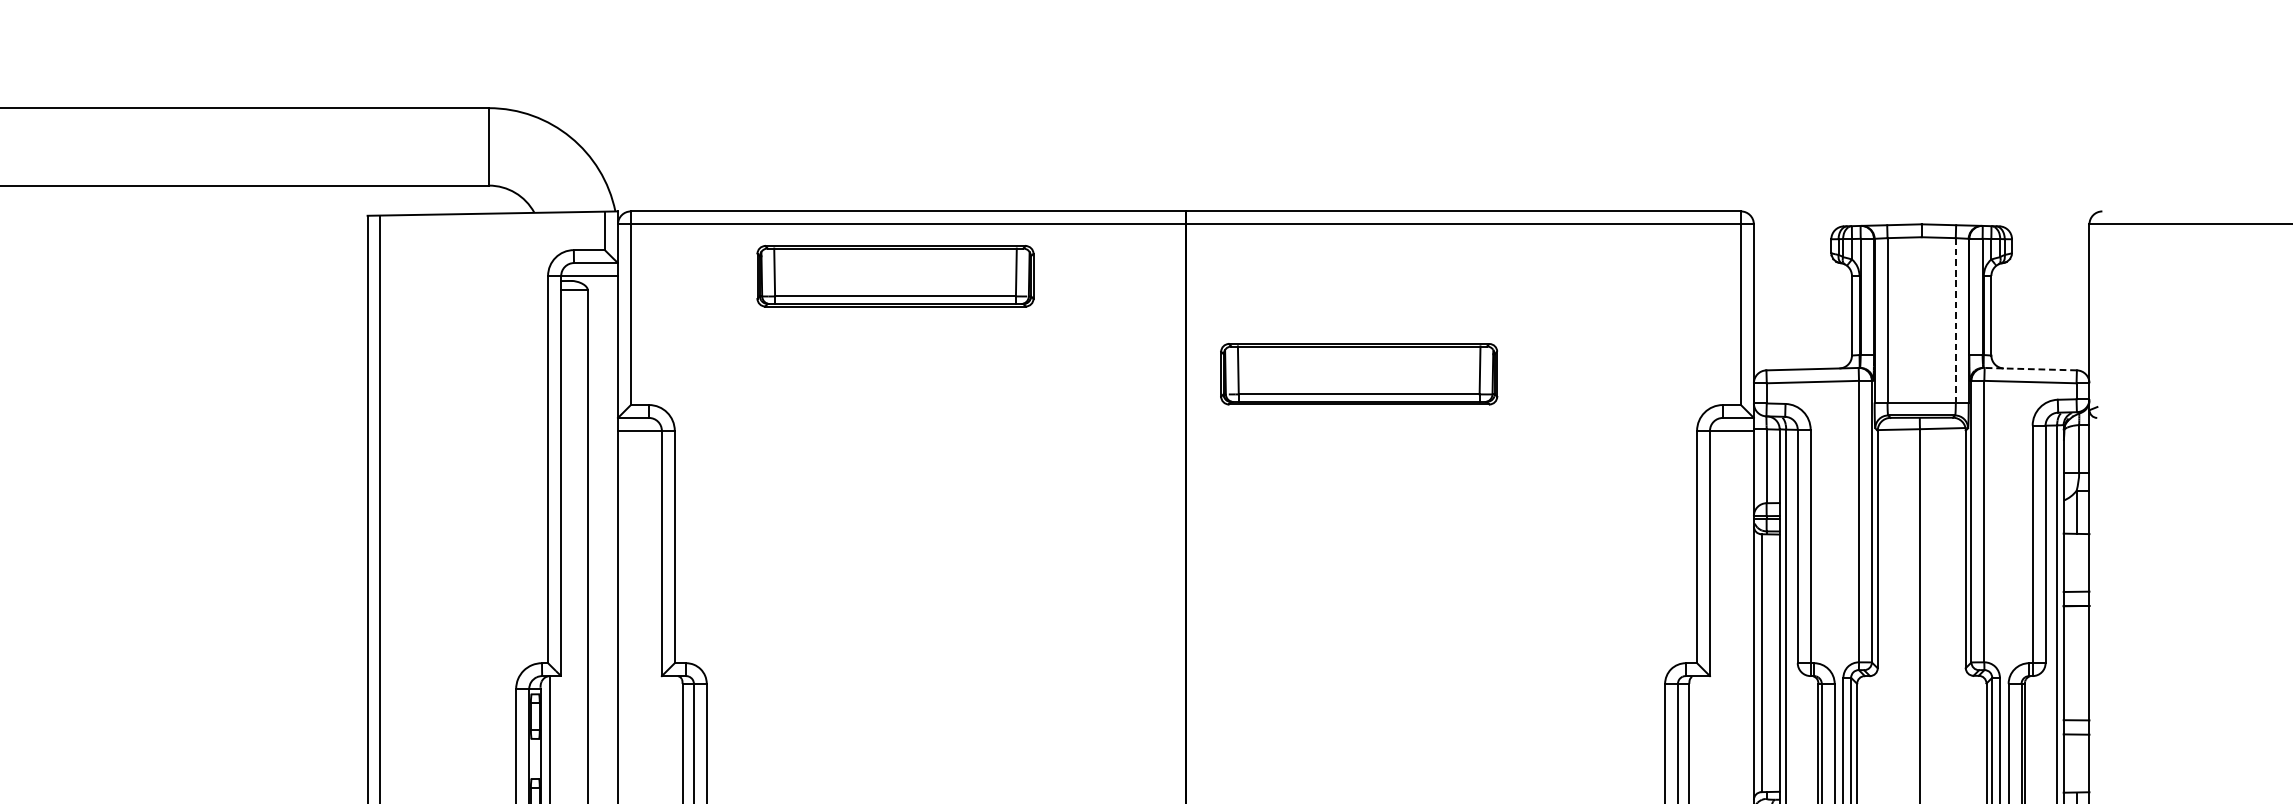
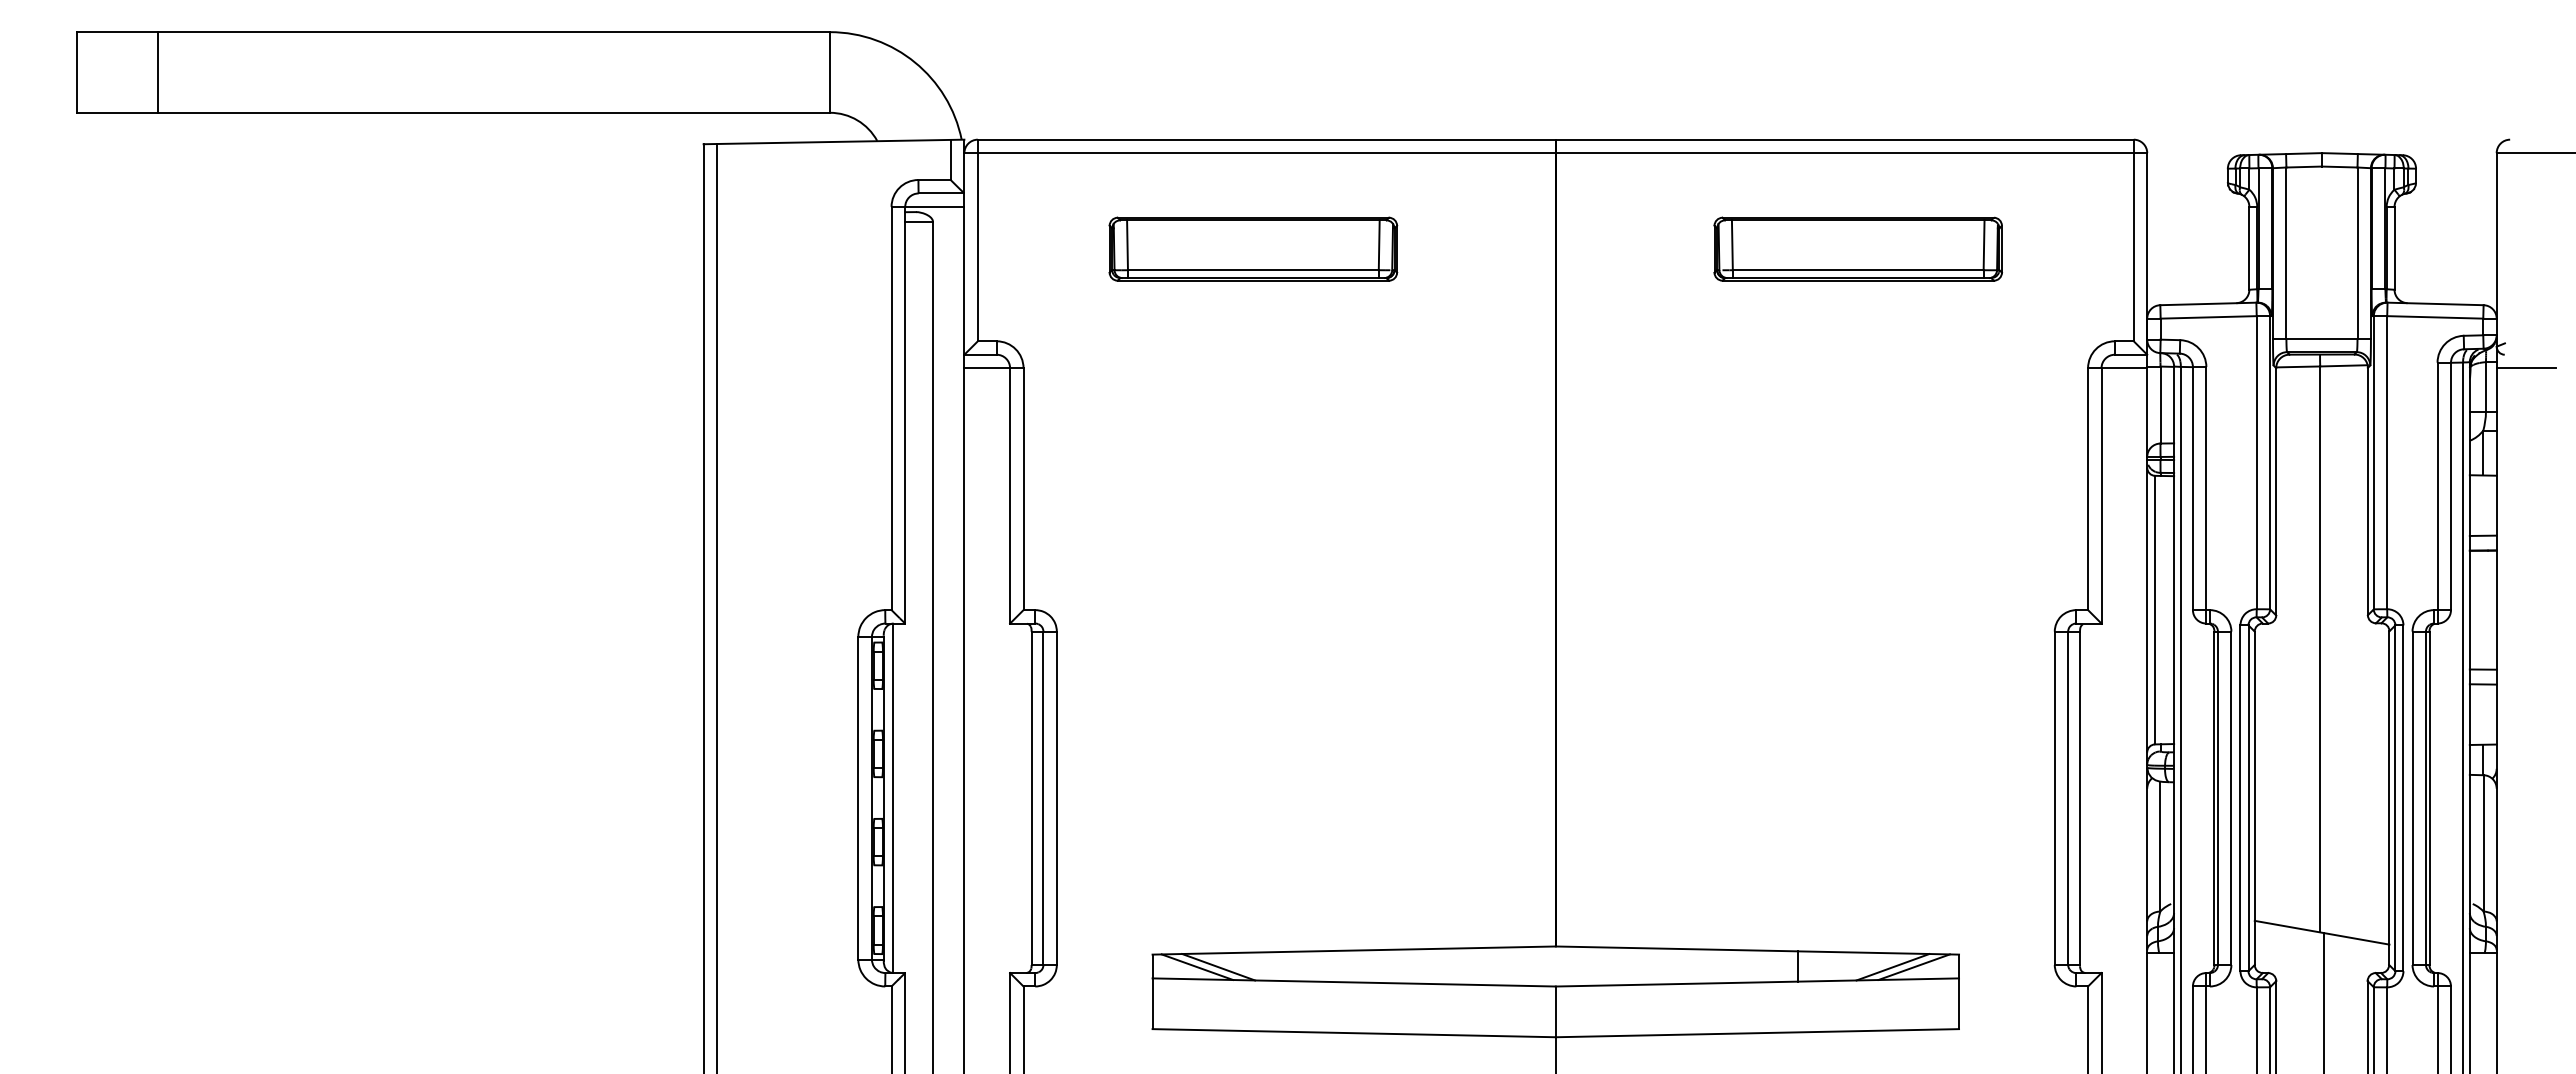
part: (895, 275) -> (1253, 248), moved
line: (1955, 320) -> (2357, 253), dashed -> solid
line: (2029, 368) -> (2434, 303), dashed -> solid
part: (1358, 373) -> (1857, 248), moved
line: (2117, 431) -> (2525, 368), added

